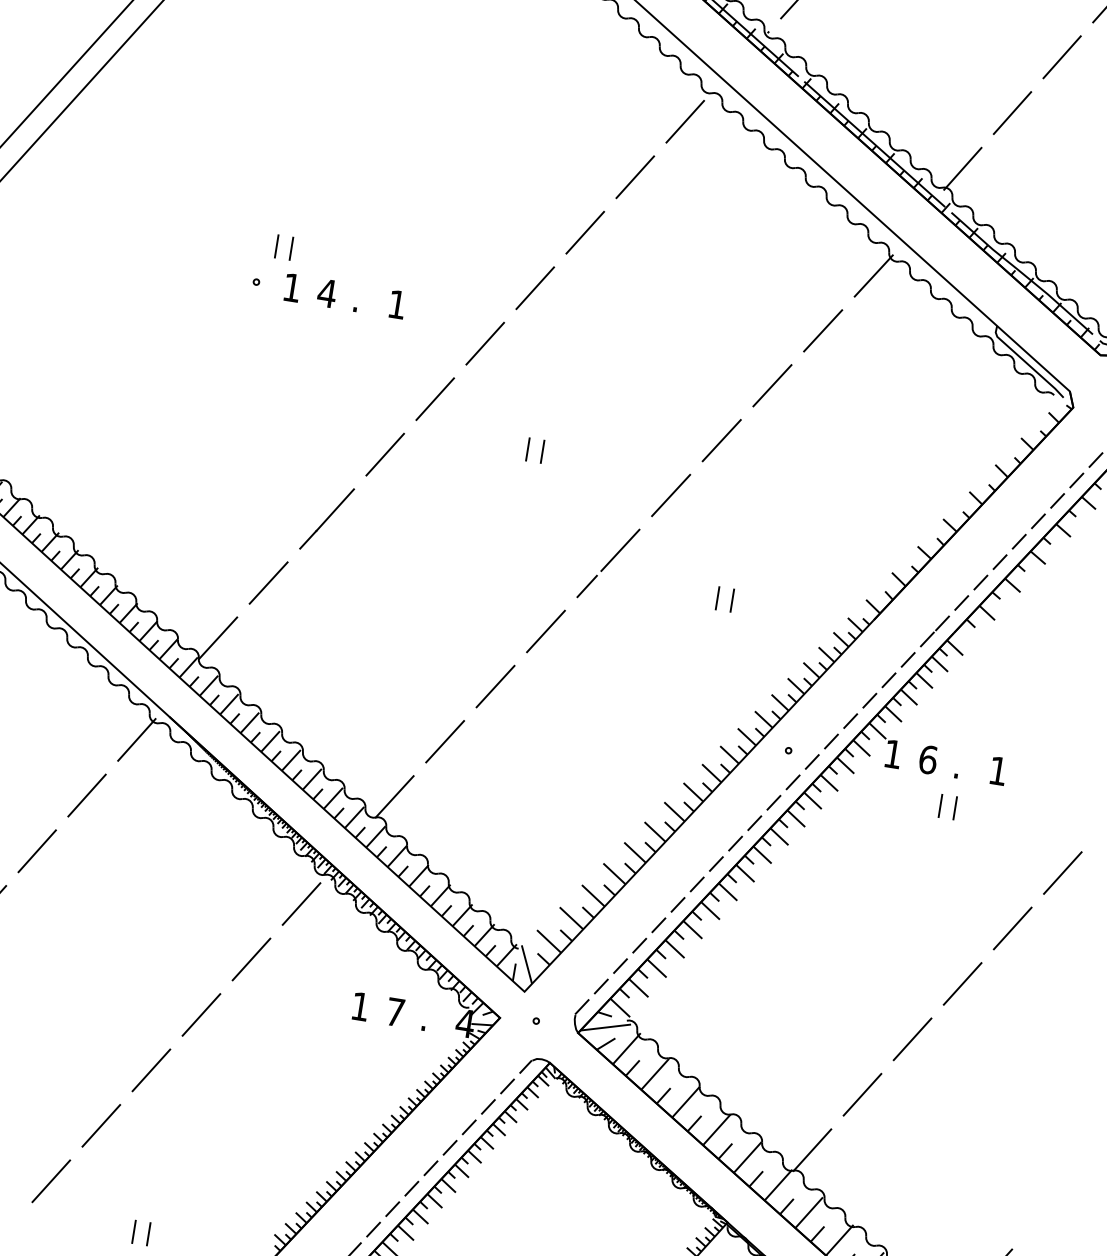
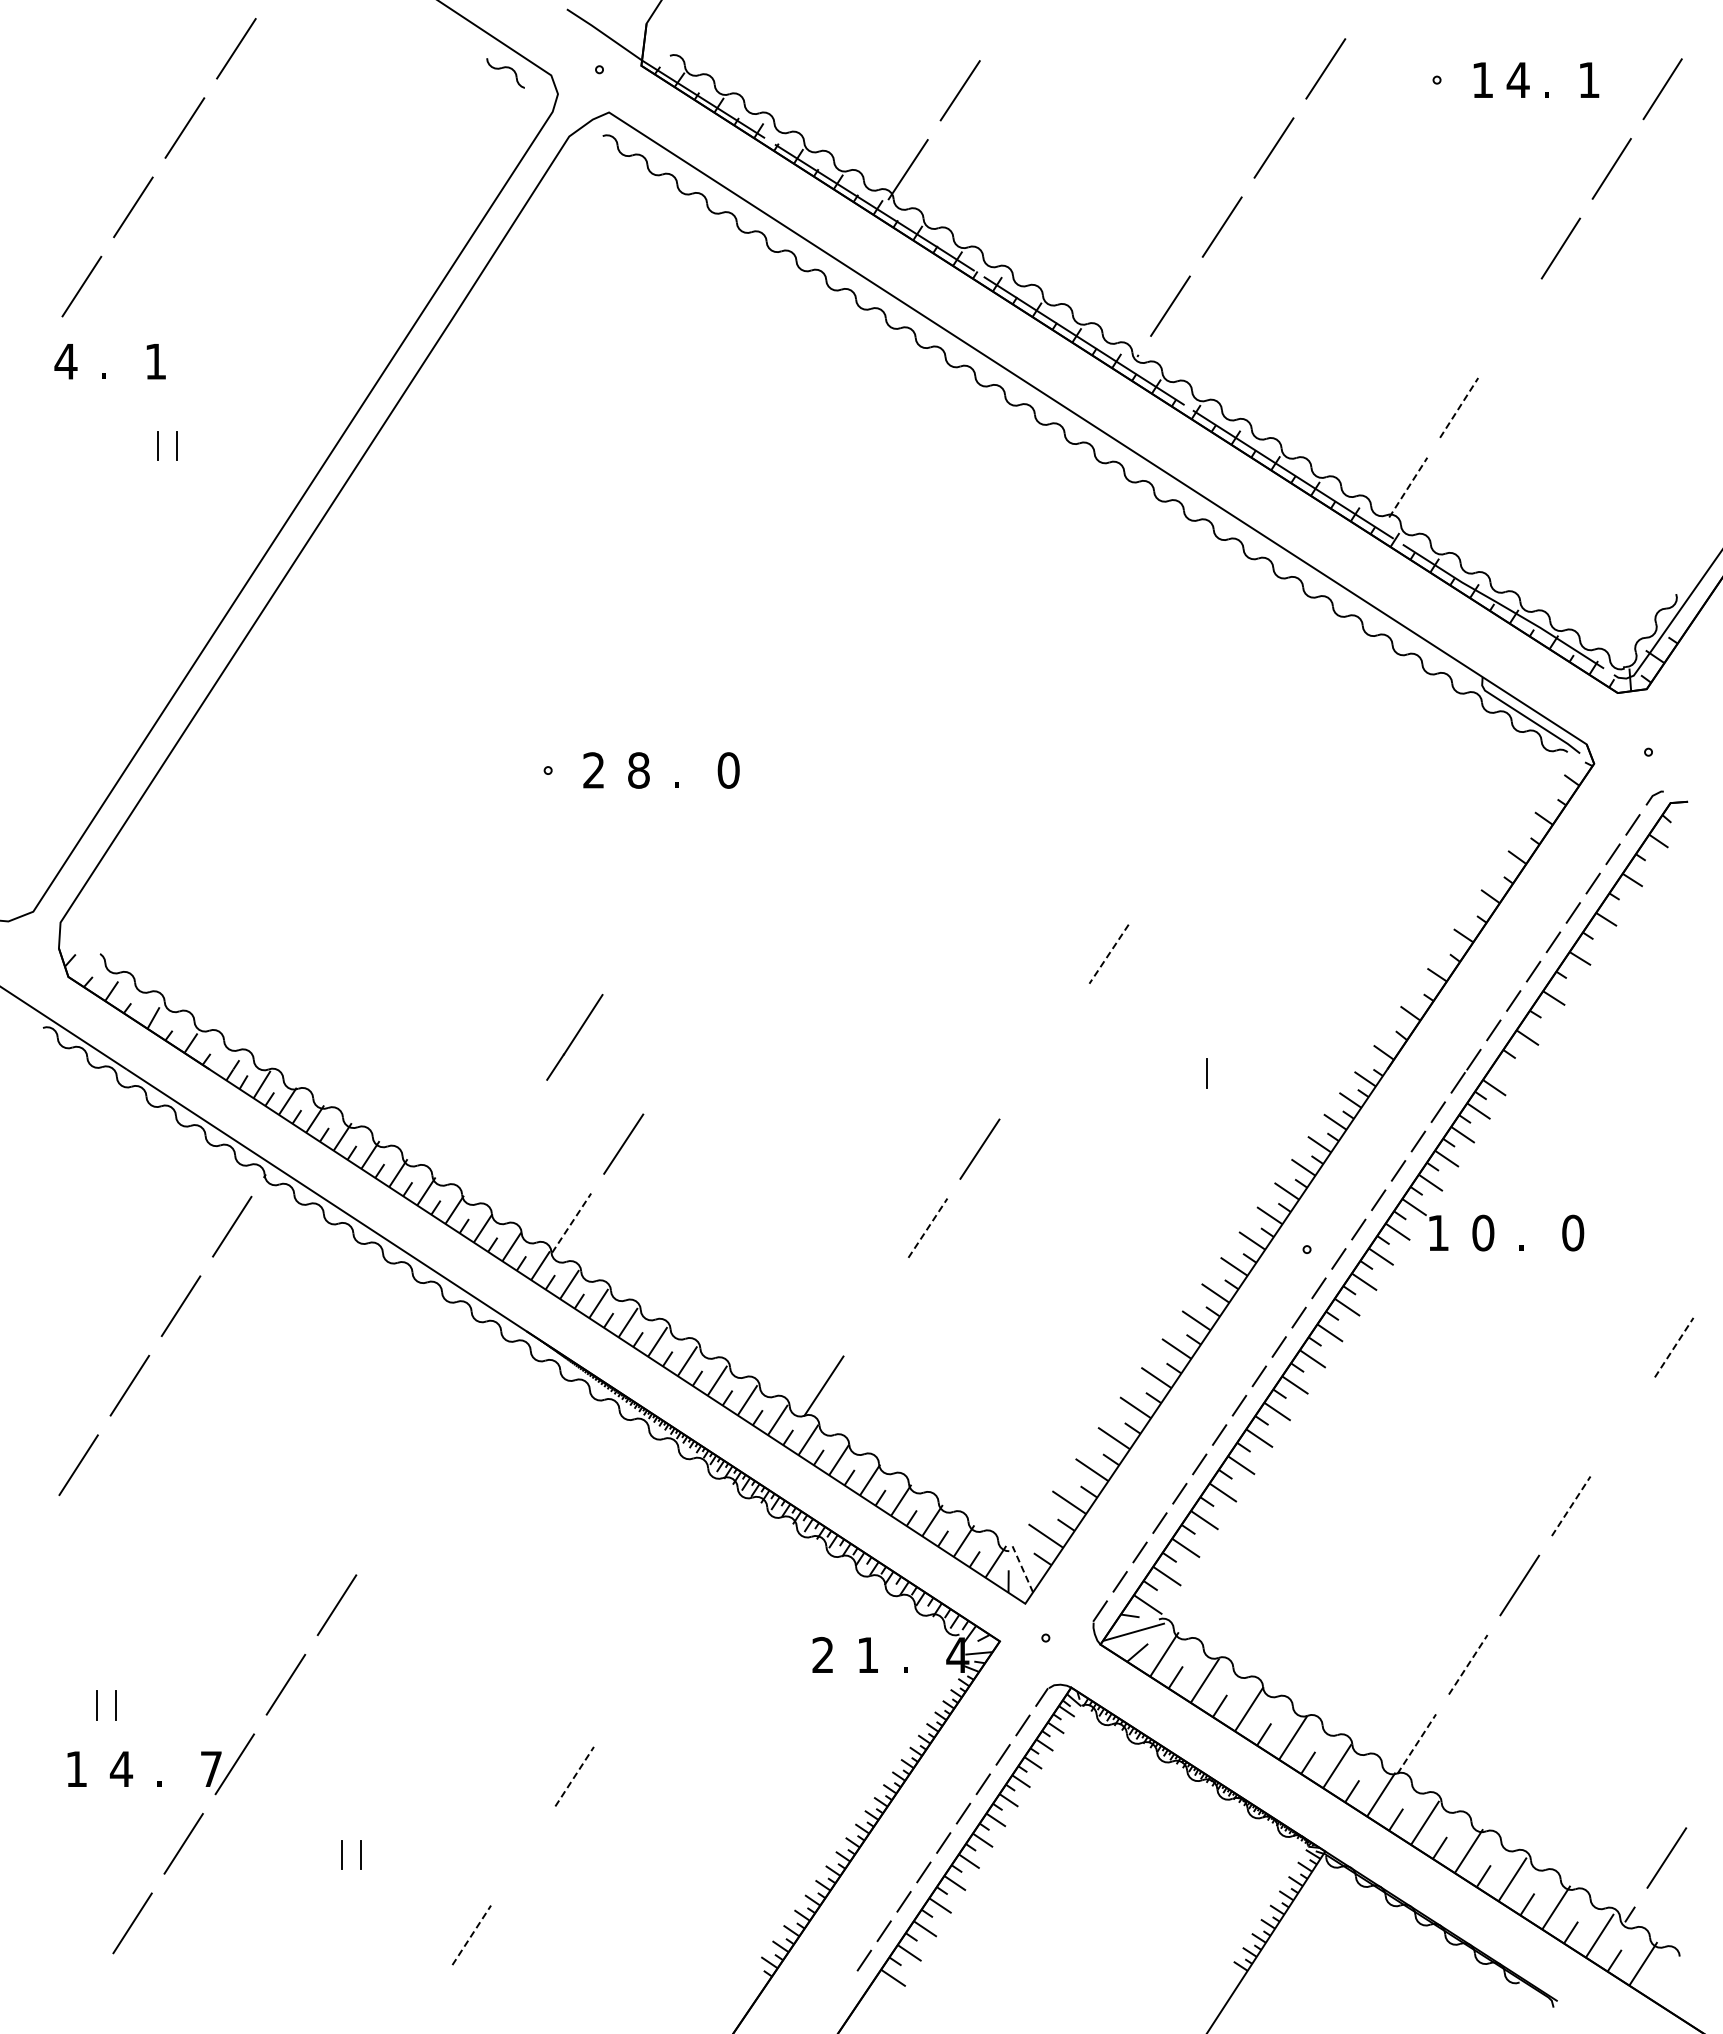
line: (1061, 57) -> (1509, 328), removed
line: (1012, 112) -> (1459, 407), solid -> dashed
line: (684, 121) -> (1051, 484), removed
line: (963, 168) -> (1408, 487), solid -> dashed
line: (635, 177) -> (1000, 563), removed
line: (584, 232) -> (948, 642), removed
line: (276, 246) -> (566, 721), removed
line: (291, 248) -> (585, 721), removed
line: (873, 275) -> (1318, 638), removed
text: (291, 287) -> (593, 770), 1 -> 2
line: (534, 288) -> (897, 722), removed
text: (326, 293) -> (638, 770), 4 -> 8
text: (397, 304) -> (728, 770), 1 -> 0
line: (822, 330) -> (1265, 717), removed
line: (485, 343) -> (846, 801), removed
line: (772, 385) -> (1213, 796), removed
line: (434, 398) -> (794, 880), removed
line: (721, 440) -> (1161, 875), removed
line: (527, 449) -> (920, 925), removed
line: (542, 451) -> (939, 925), removed
line: (385, 454) -> (743, 960), removed
line: (670, 495) -> (1108, 954), solid -> dashed
line: (326, 519) -> (574, 1037), moved
line: (620, 550) -> (1056, 1032), removed
line: (587, 586) -> (1022, 1084), removed
line: (717, 598) -> (1187, 1073), removed
line: (218, 637) -> (571, 1222), solid -> dashed
line: (496, 686) -> (928, 1227), solid -> dashed
line: (136, 739) -> (490, 1366), removed
line: (444, 741) -> (875, 1306), removed
text: (928, 759) -> (1483, 1232), 6 -> 0
text: (998, 770) -> (1573, 1232), 1 -> 0
line: (87, 795) -> (439, 1445), removed
line: (940, 806) -> (1507, 1288), removed
line: (954, 808) -> (1526, 1288), removed
line: (36, 851) -> (387, 1525), removed
line: (1063, 872) -> (1674, 1347), solid -> dashed
line: (301, 903) -> (728, 1538), removed
line: (1012, 928) -> (1622, 1426), removed
line: (251, 959) -> (677, 1617), removed
line: (526, 963) -> (1022, 1568), solid -> dashed
line: (962, 983) -> (1571, 1505), solid -> dashed
text: (360, 1006) -> (822, 1654), 1 -> 2
text: (395, 1011) -> (867, 1654), 7 -> 1
line: (200, 1014) -> (625, 1697), removed
line: (151, 1070) -> (574, 1776), solid -> dashed
line: (862, 1094) -> (1468, 1664), solid -> dashed
line: (100, 1125) -> (522, 1855), removed
line: (813, 1149) -> (1417, 1743), solid -> dashed
line: (51, 1180) -> (472, 1934), solid -> dashed
line: (133, 1231) -> (584, 1981), removed
line: (149, 1233) -> (604, 1981), removed

